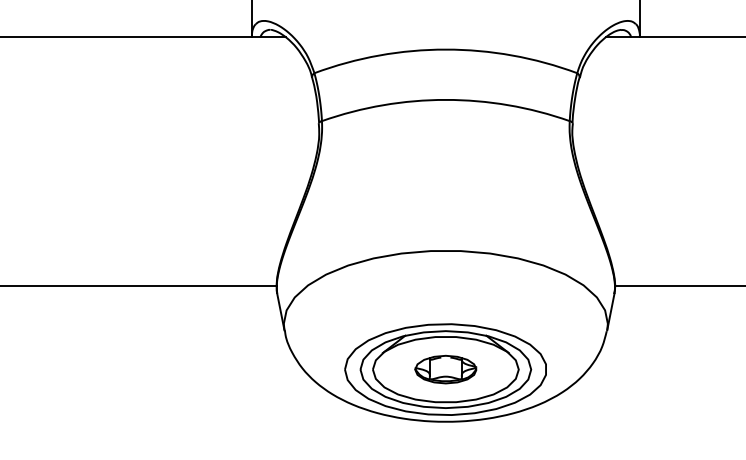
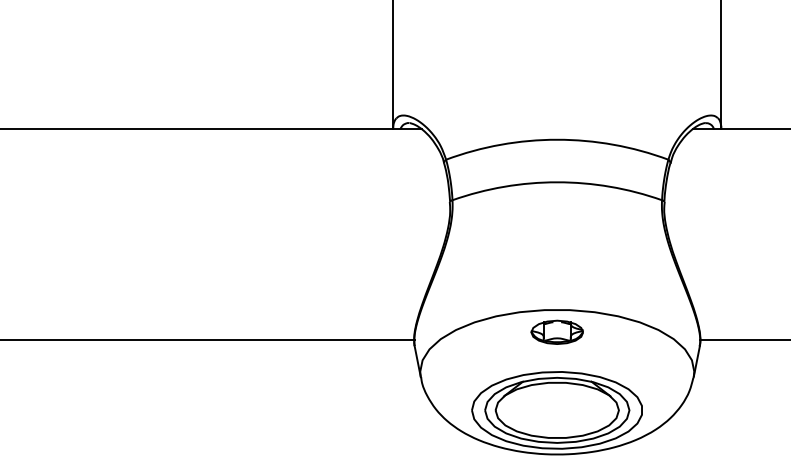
part: (444, 368) -> (556, 331), moved

